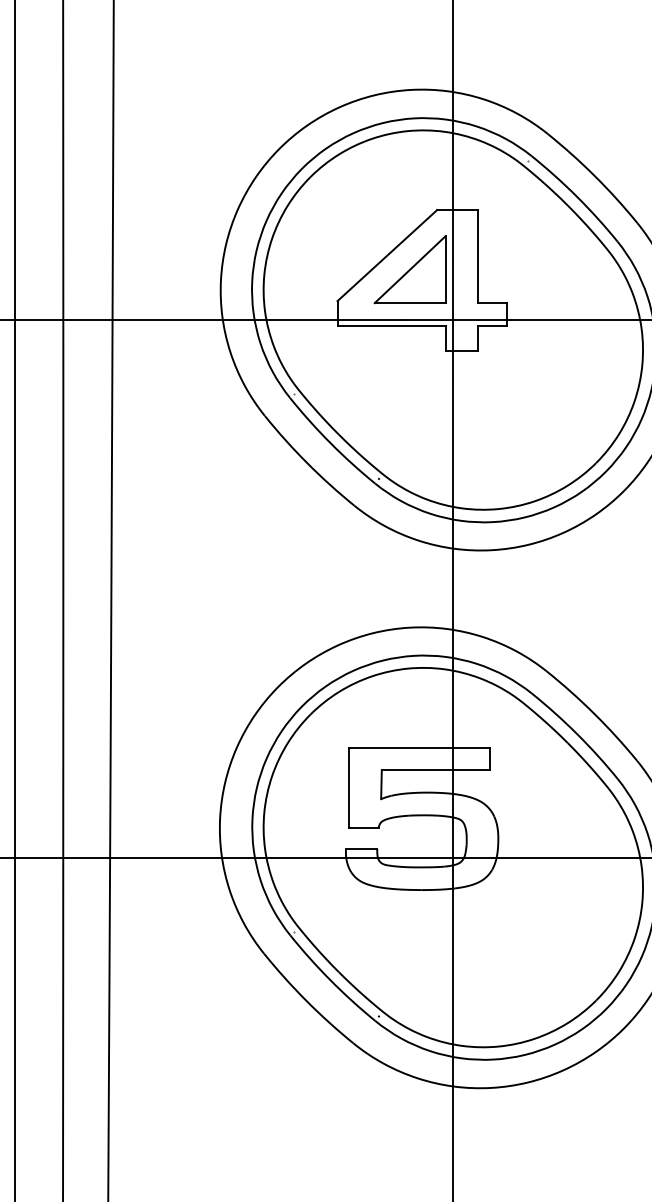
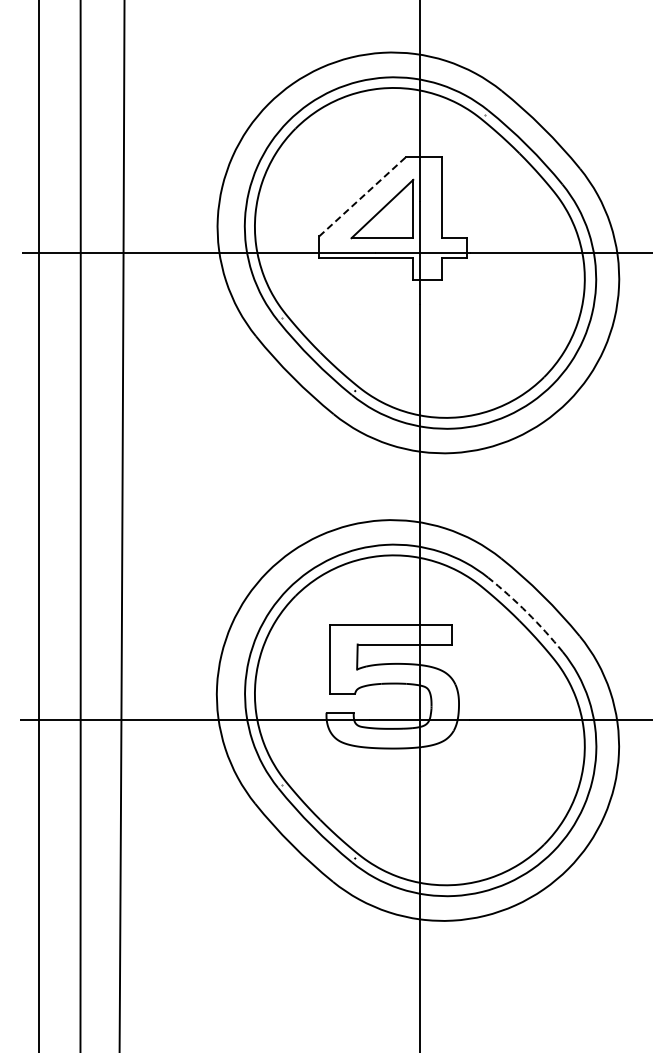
line: (387, 255) -> (362, 196), solid -> dashed
arc: (577, 733) -> (527, 612), solid -> dashed

